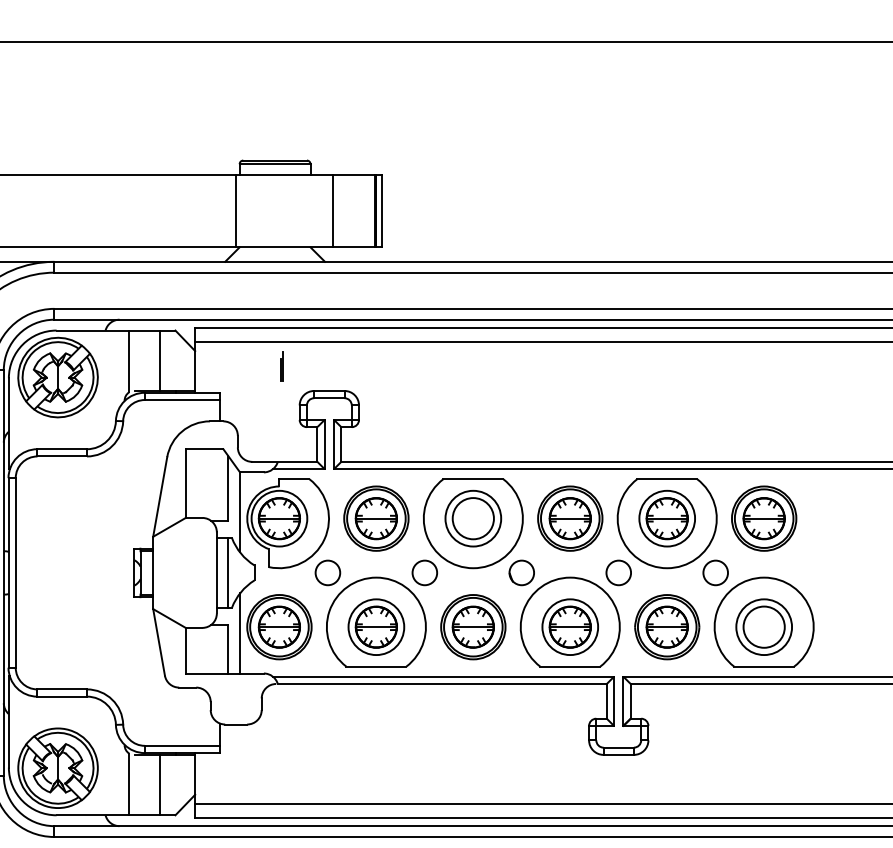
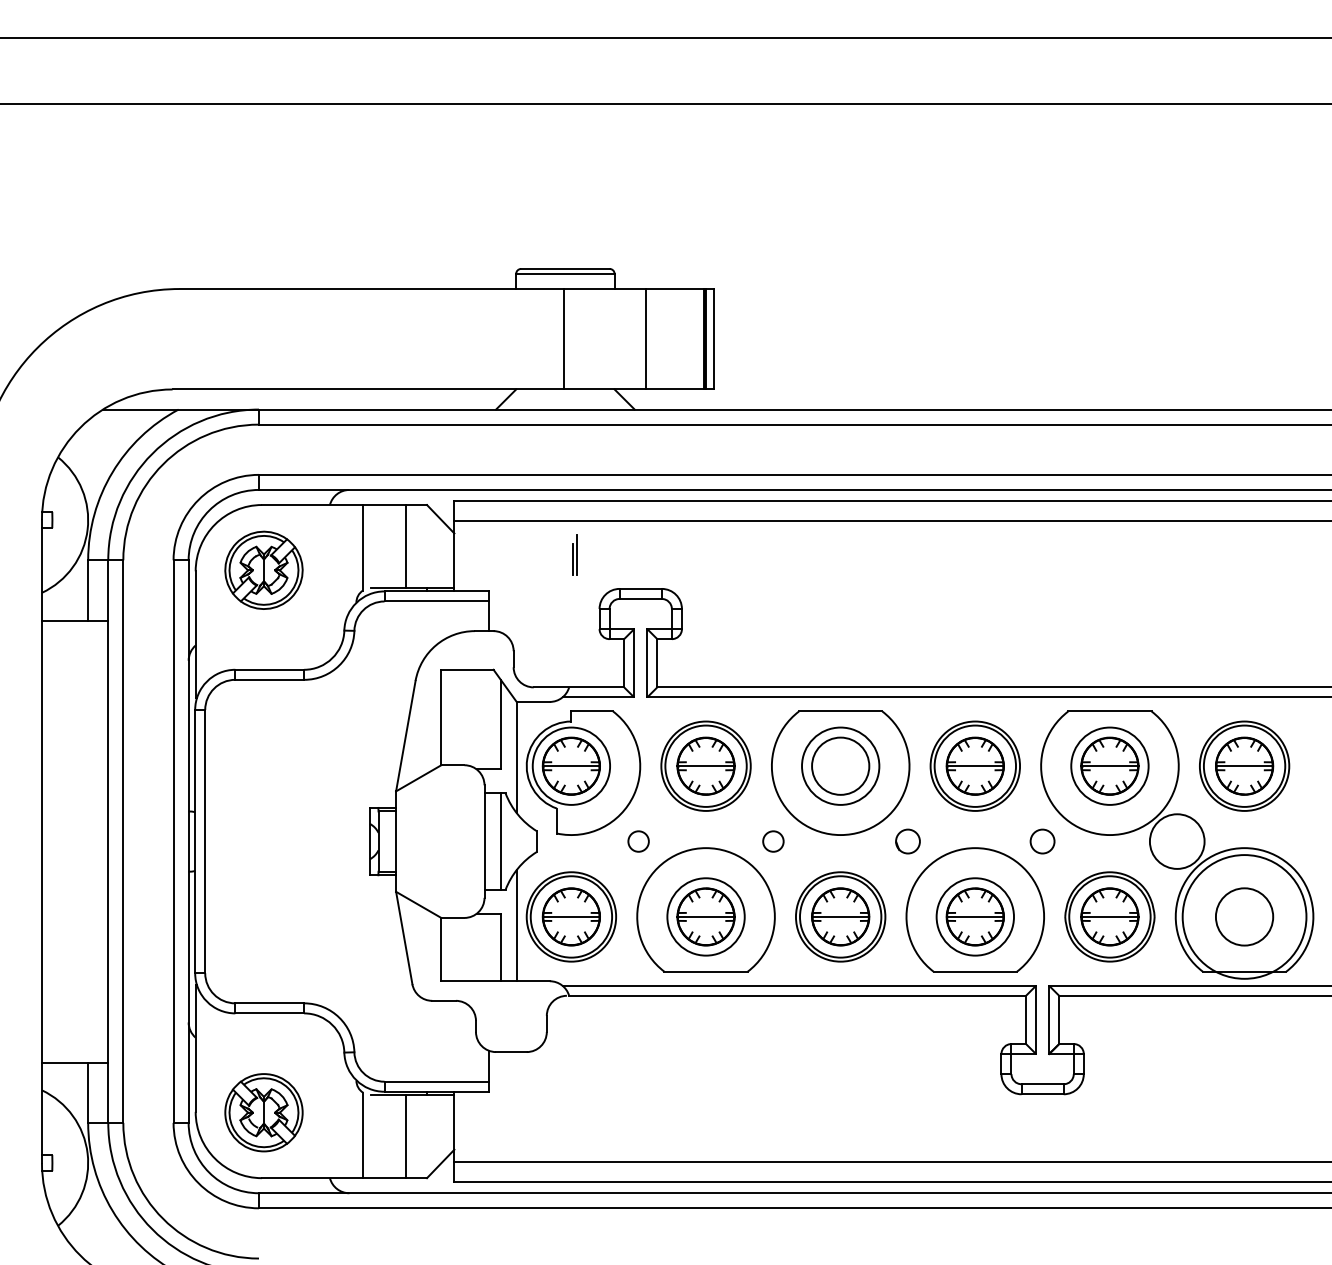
line: (236, 211) -> (564, 339), moved
part: (57, 377) -> (263, 570), size x0.7
circle: (327, 572) -> (638, 841), size x0.6
circle: (424, 572) -> (773, 841), size x0.6
circle: (521, 572) -> (907, 841), size x0.7
circle: (618, 572) -> (1042, 841), size x0.7
circle: (715, 572) -> (1177, 841), size x1.6
circle: (764, 626) -> (1244, 916), size x1.6
part: (57, 768) -> (263, 1112), size x0.7

